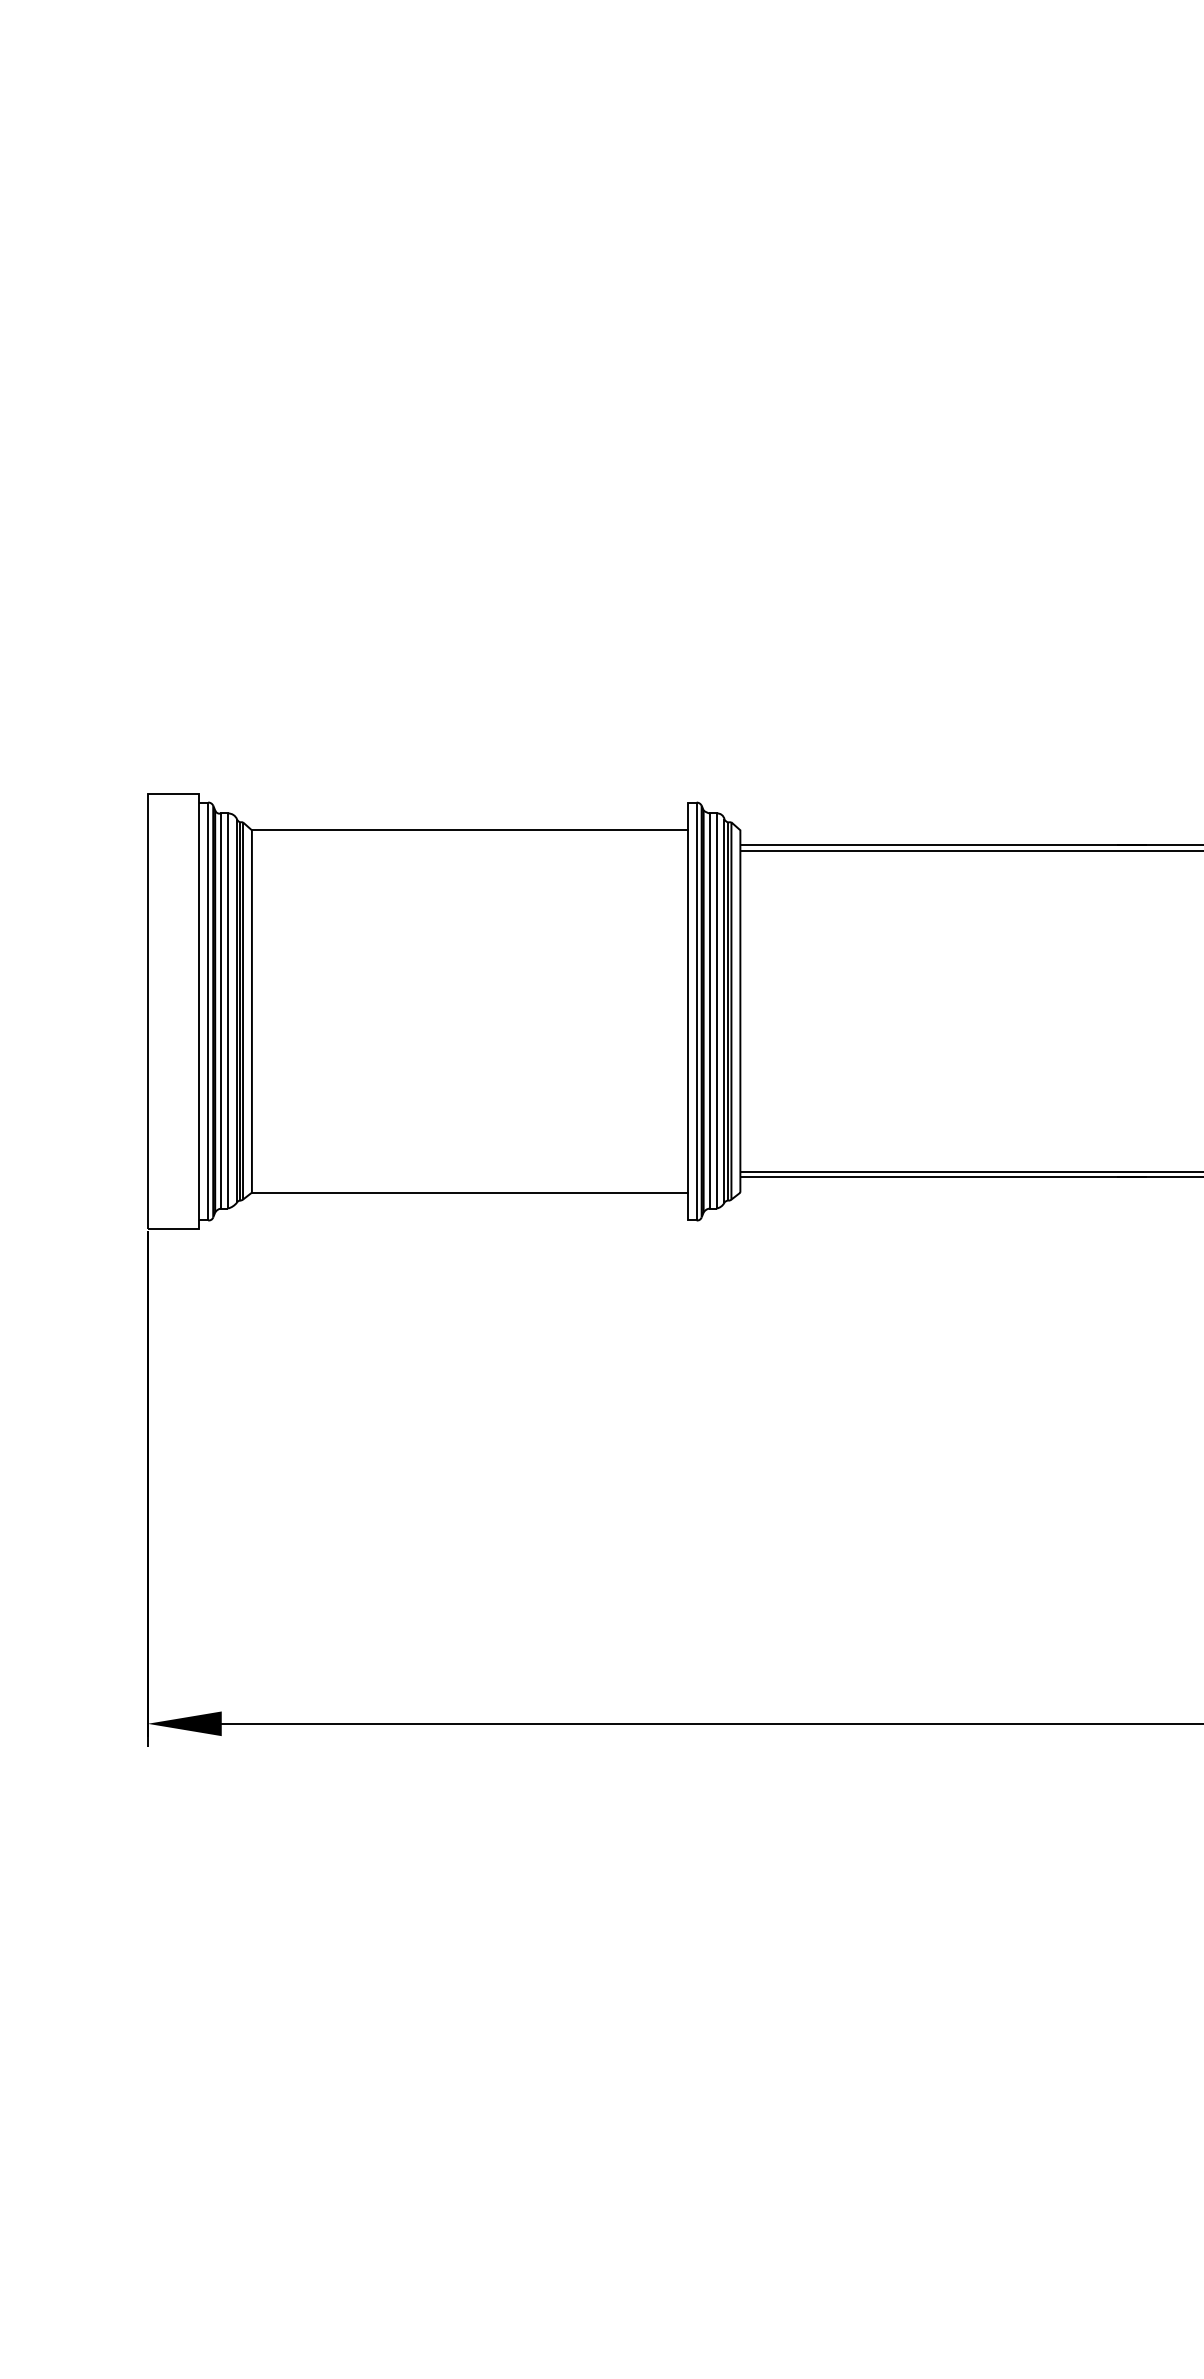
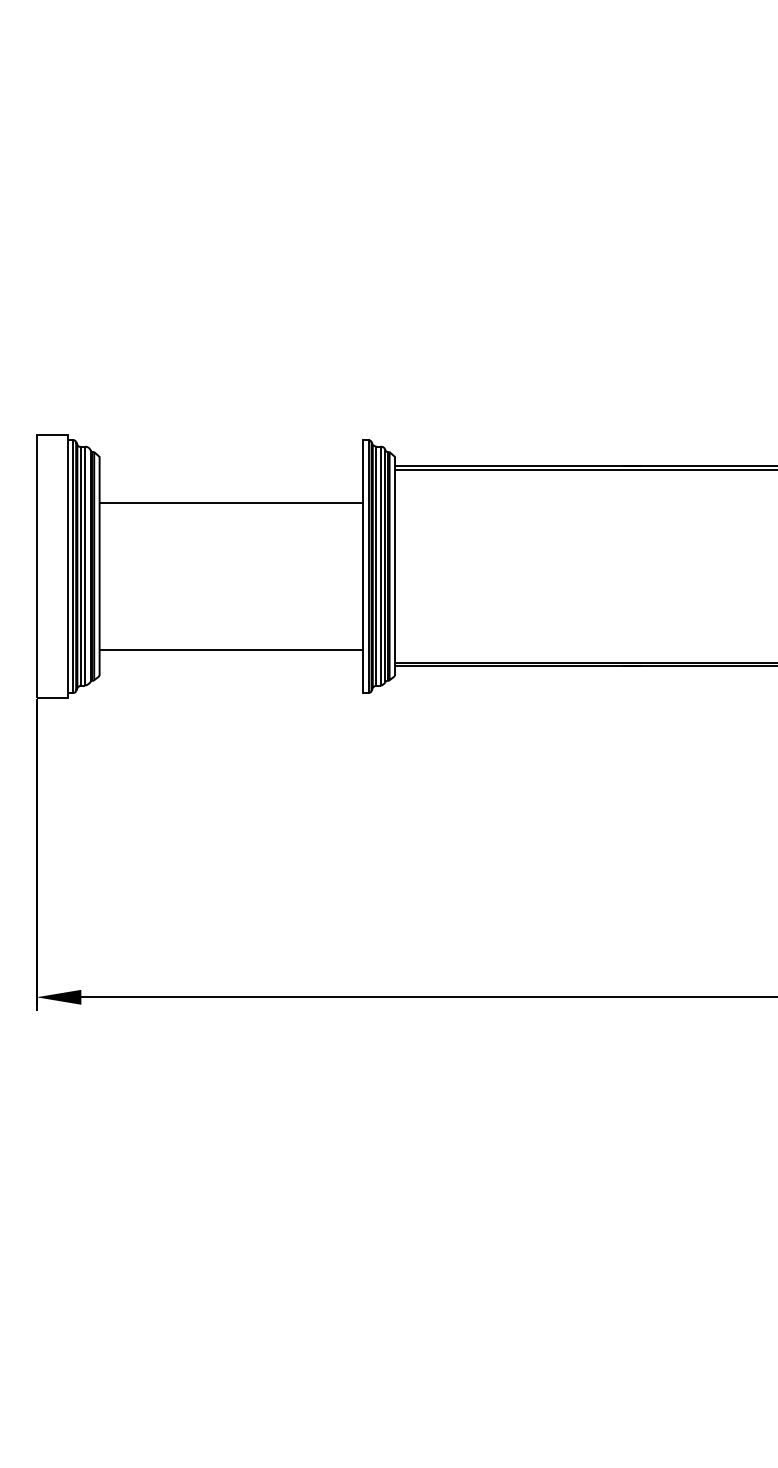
line: (470, 829) -> (231, 502), moved
line: (470, 1193) -> (231, 650), moved

